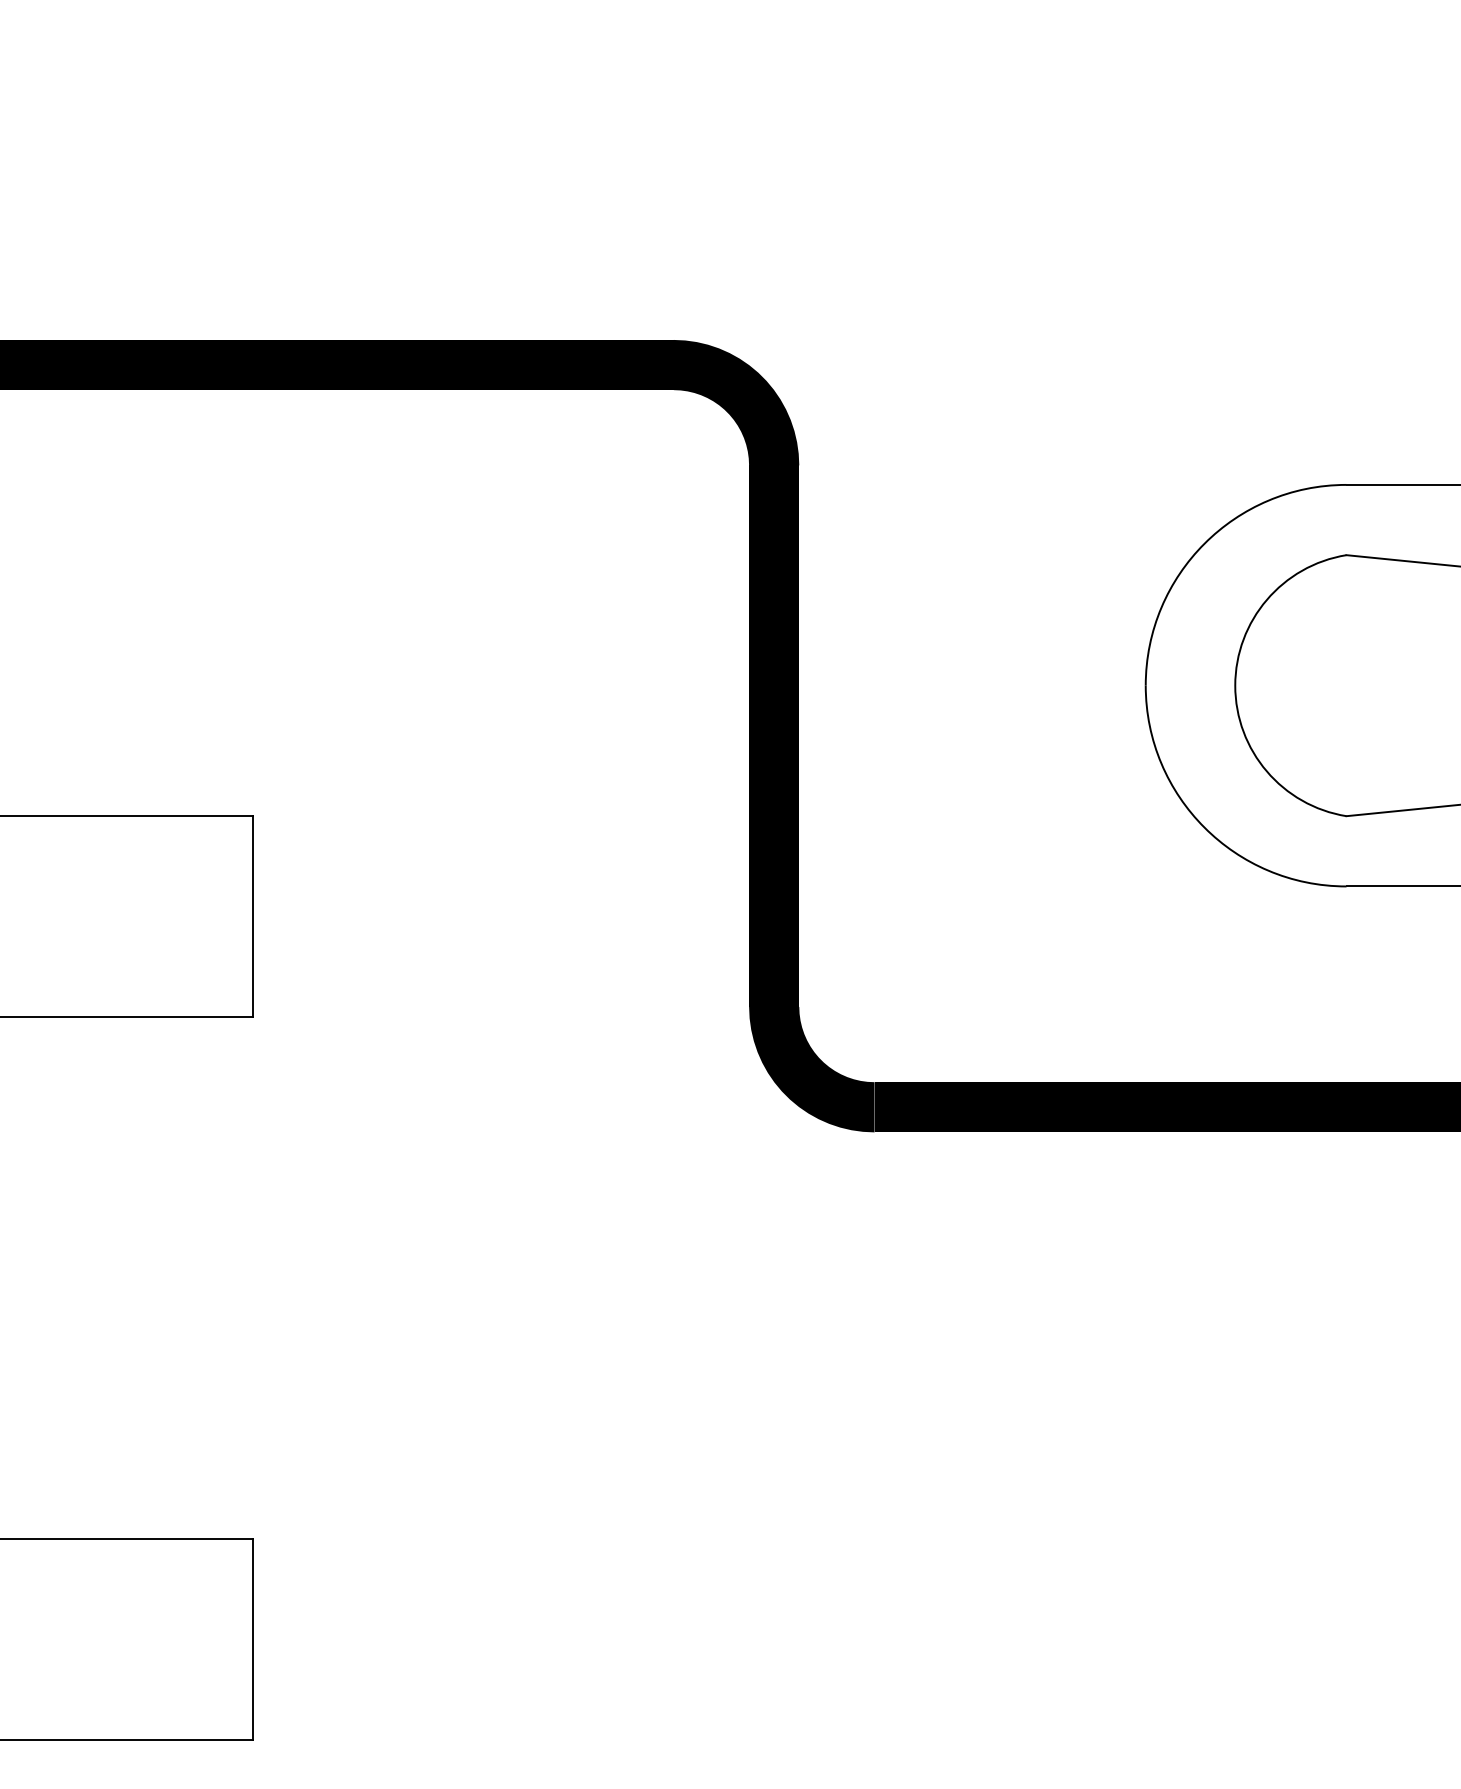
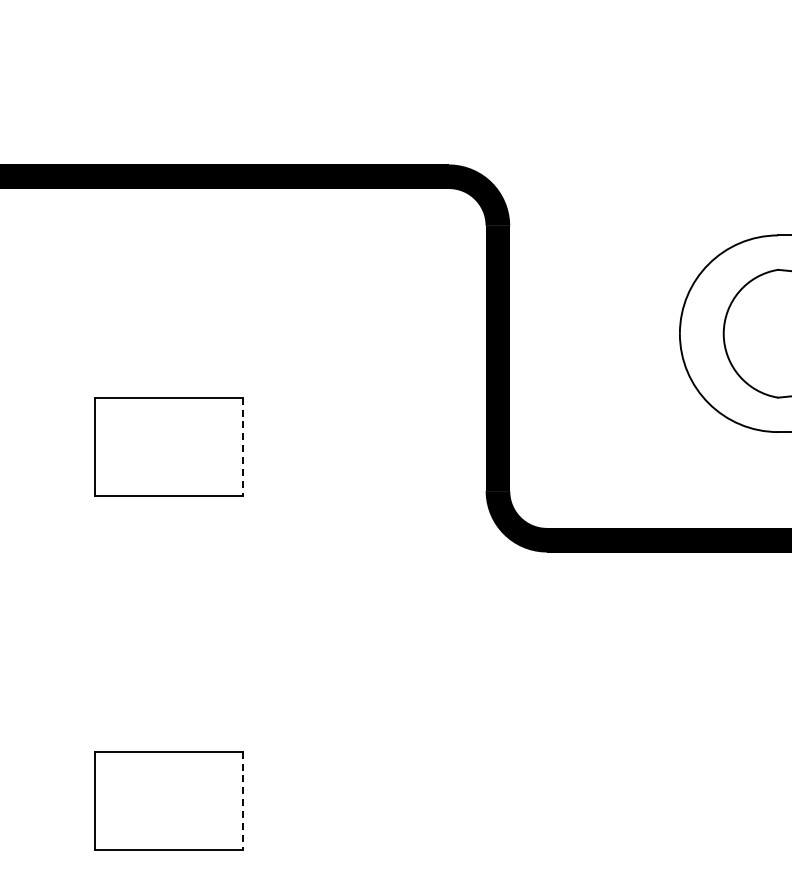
line: (252, 917) -> (242, 447), solid -> dashed
line: (252, 1640) -> (242, 801), solid -> dashed

